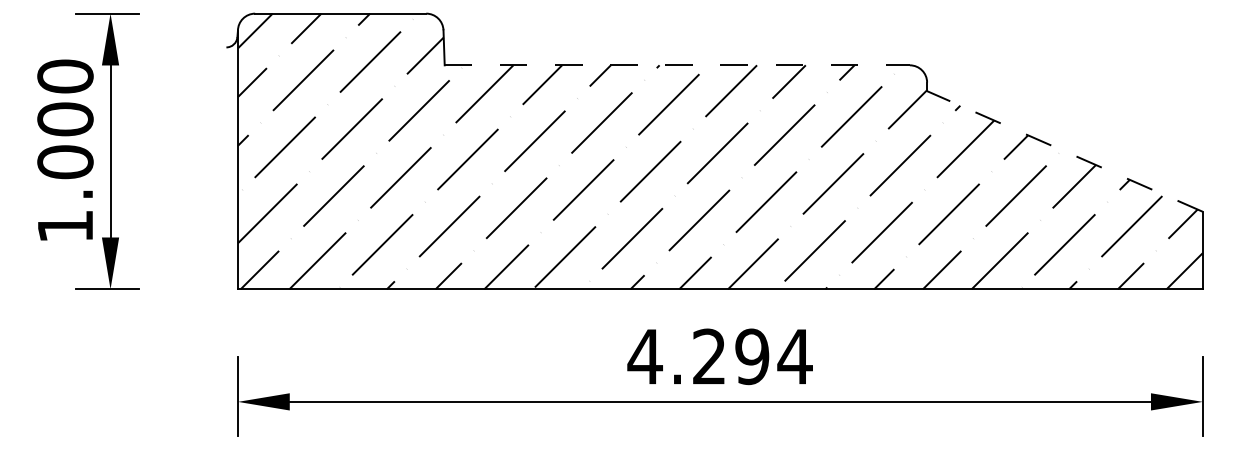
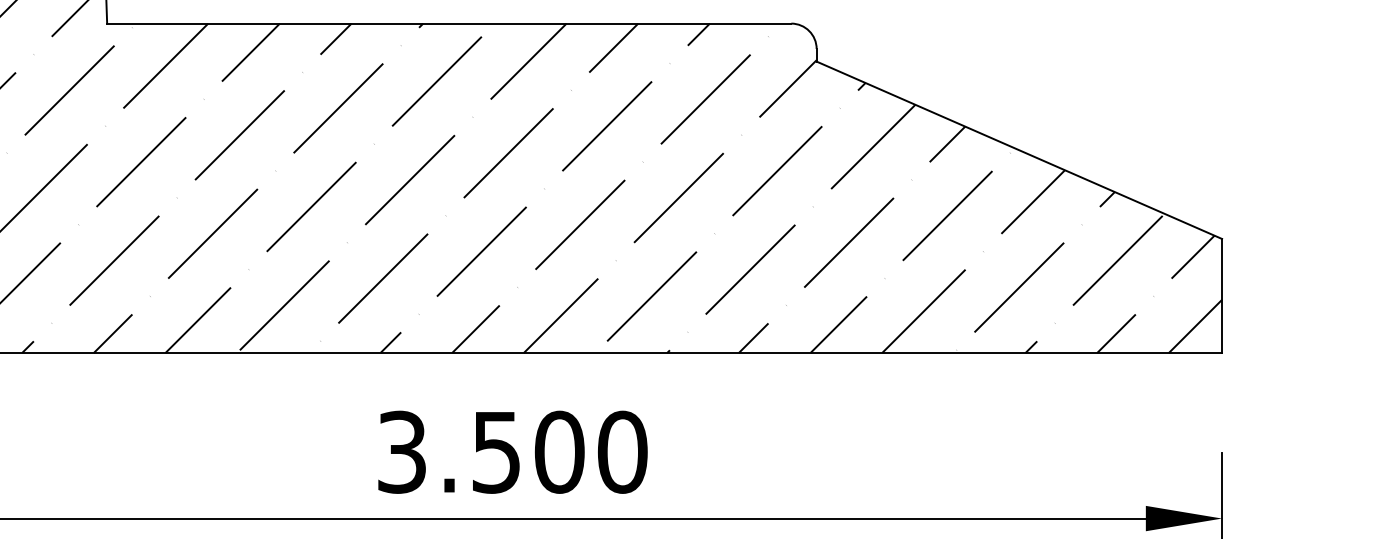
line: (677, 65) -> (449, 23), dashed -> solid
line: (1064, 151) -> (1018, 150), dashed -> solid
text: (719, 356) -> (511, 451), 4.294 -> 3.500

